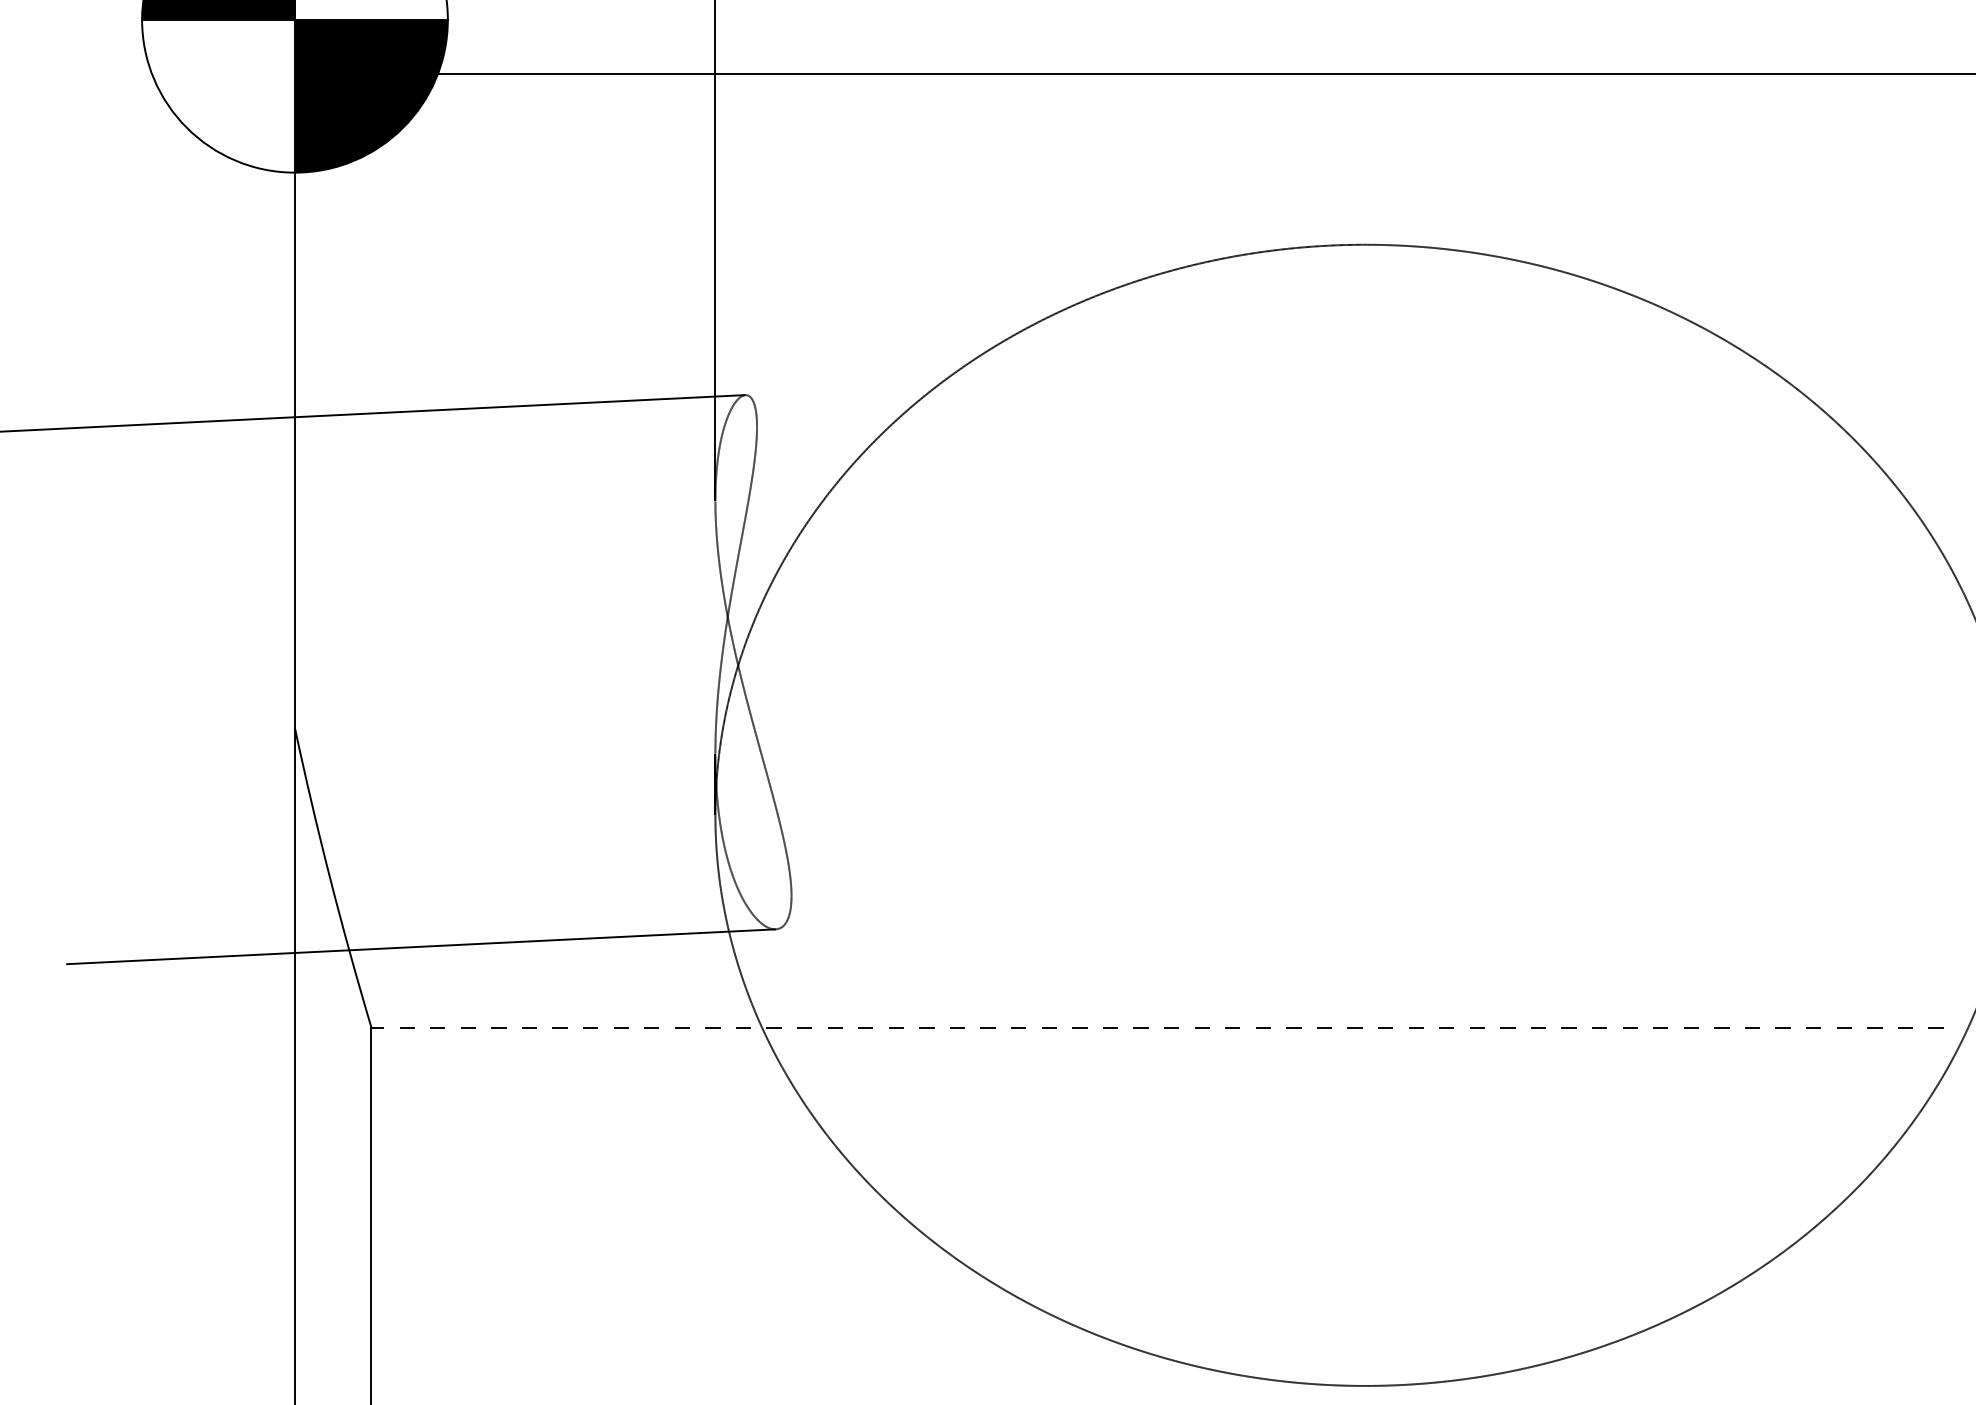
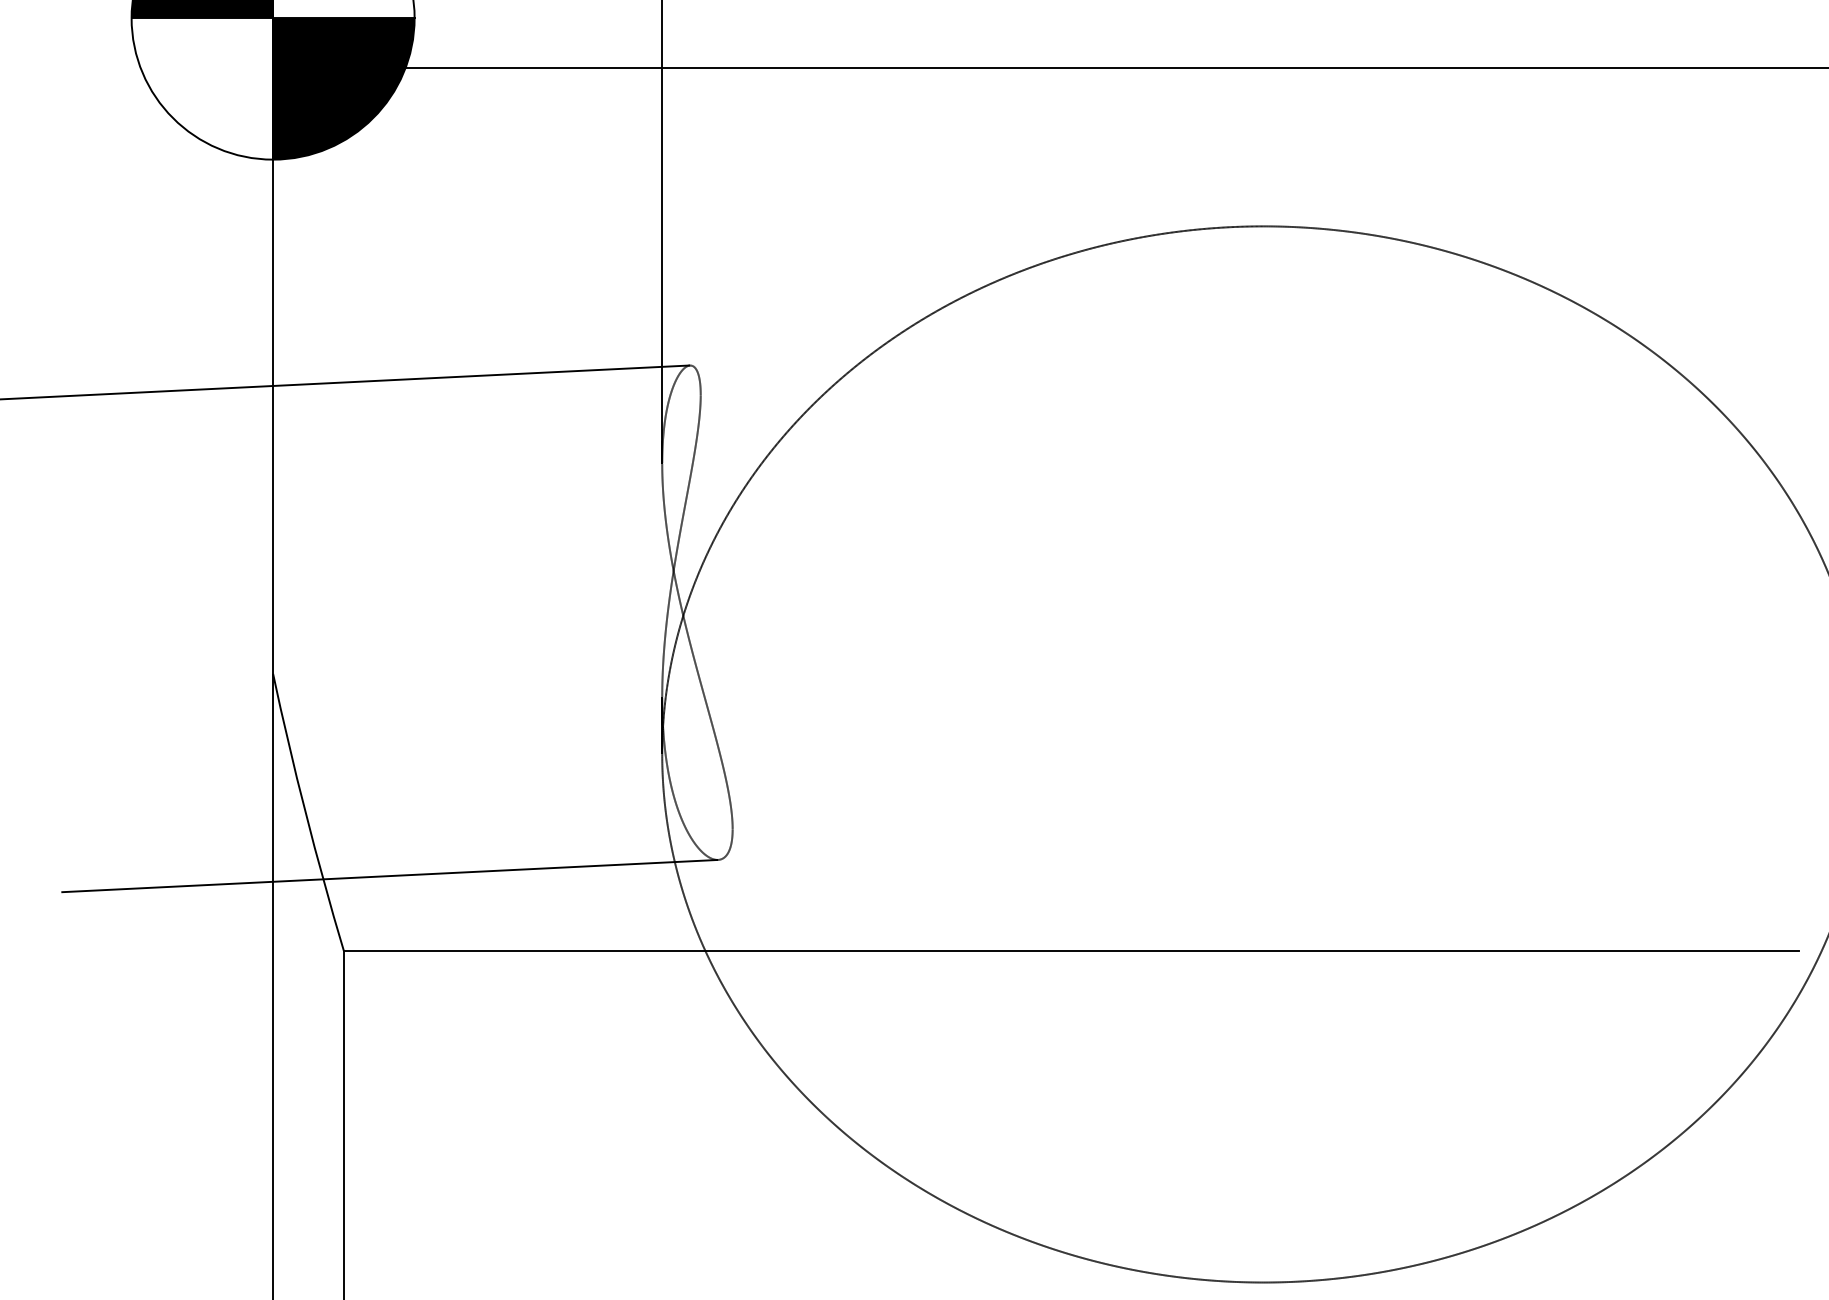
line: (1157, 1027) -> (1071, 950), dashed -> solid

